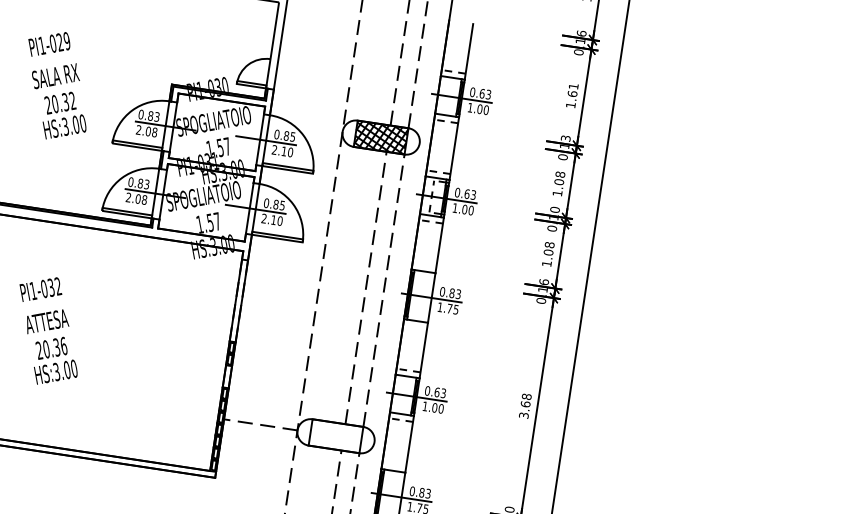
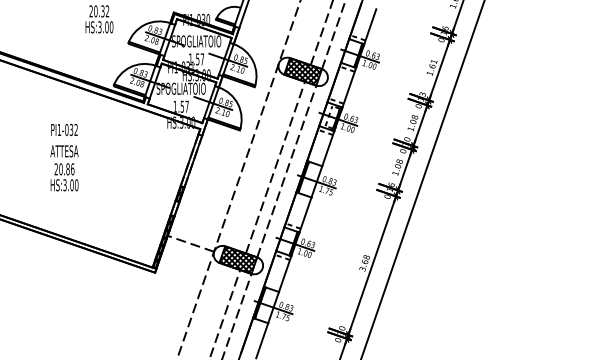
text: (56, 347) -> (67, 169), 20.36 -> 20.86
hatch: (336, 436) -> (238, 260), added

